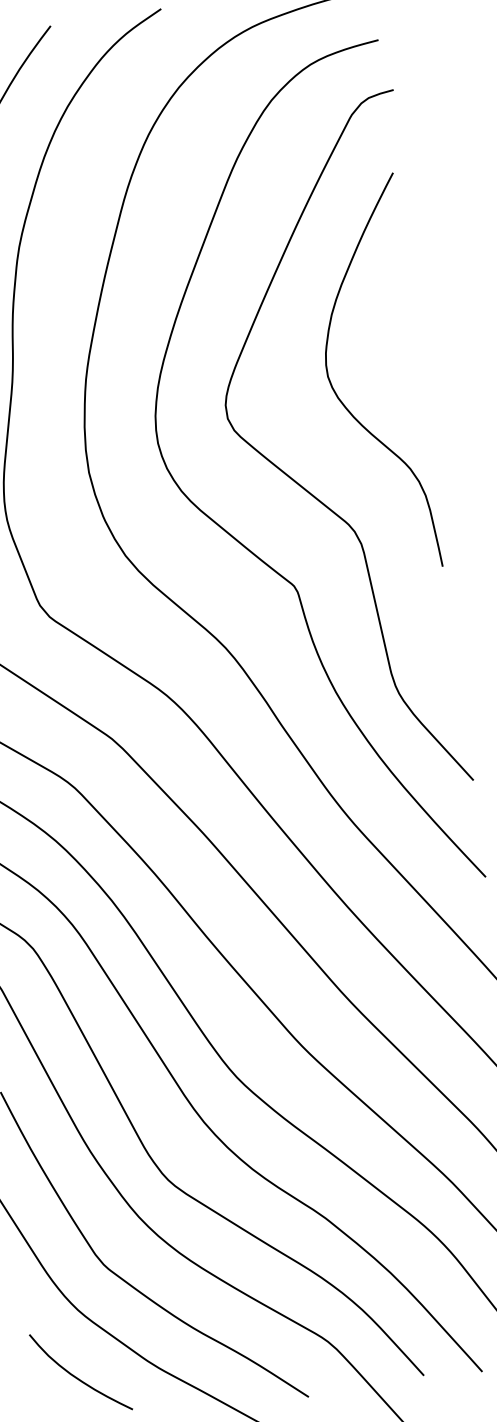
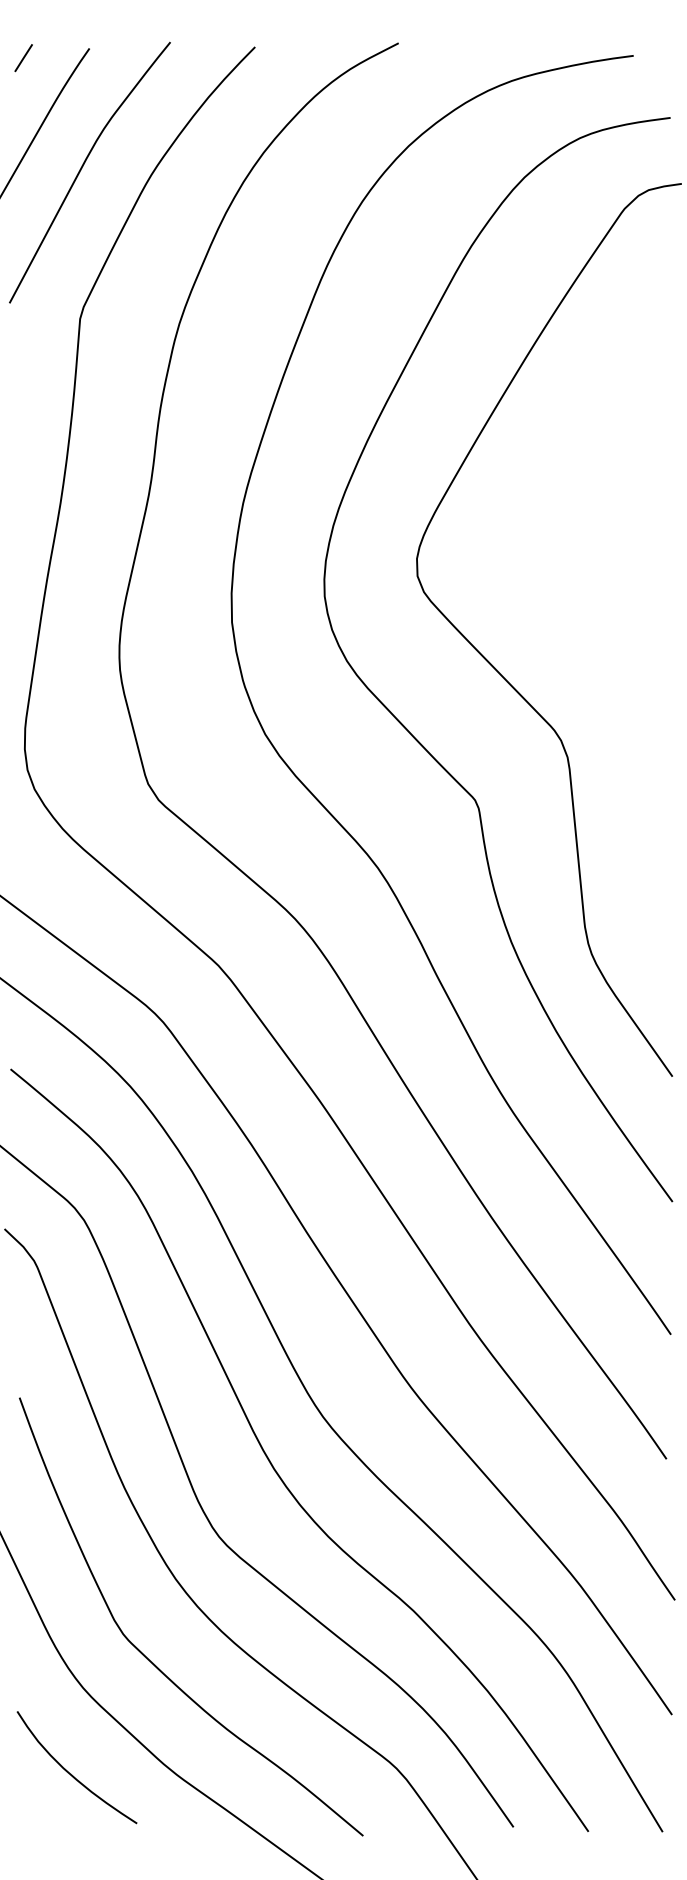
curve: (336, 393) -> (560, 561), removed

